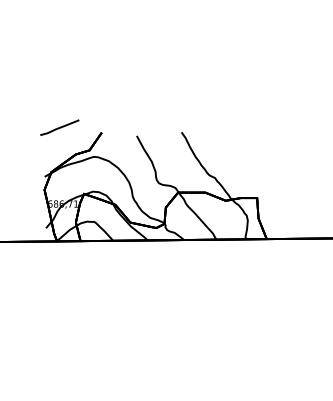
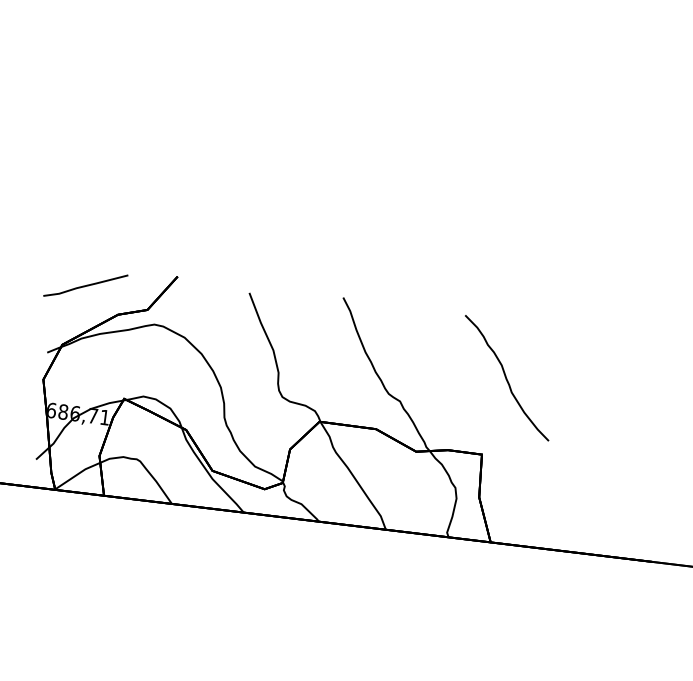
line: (59, 127) -> (85, 285), moved
curve: (264, 159) -> (507, 376), added

